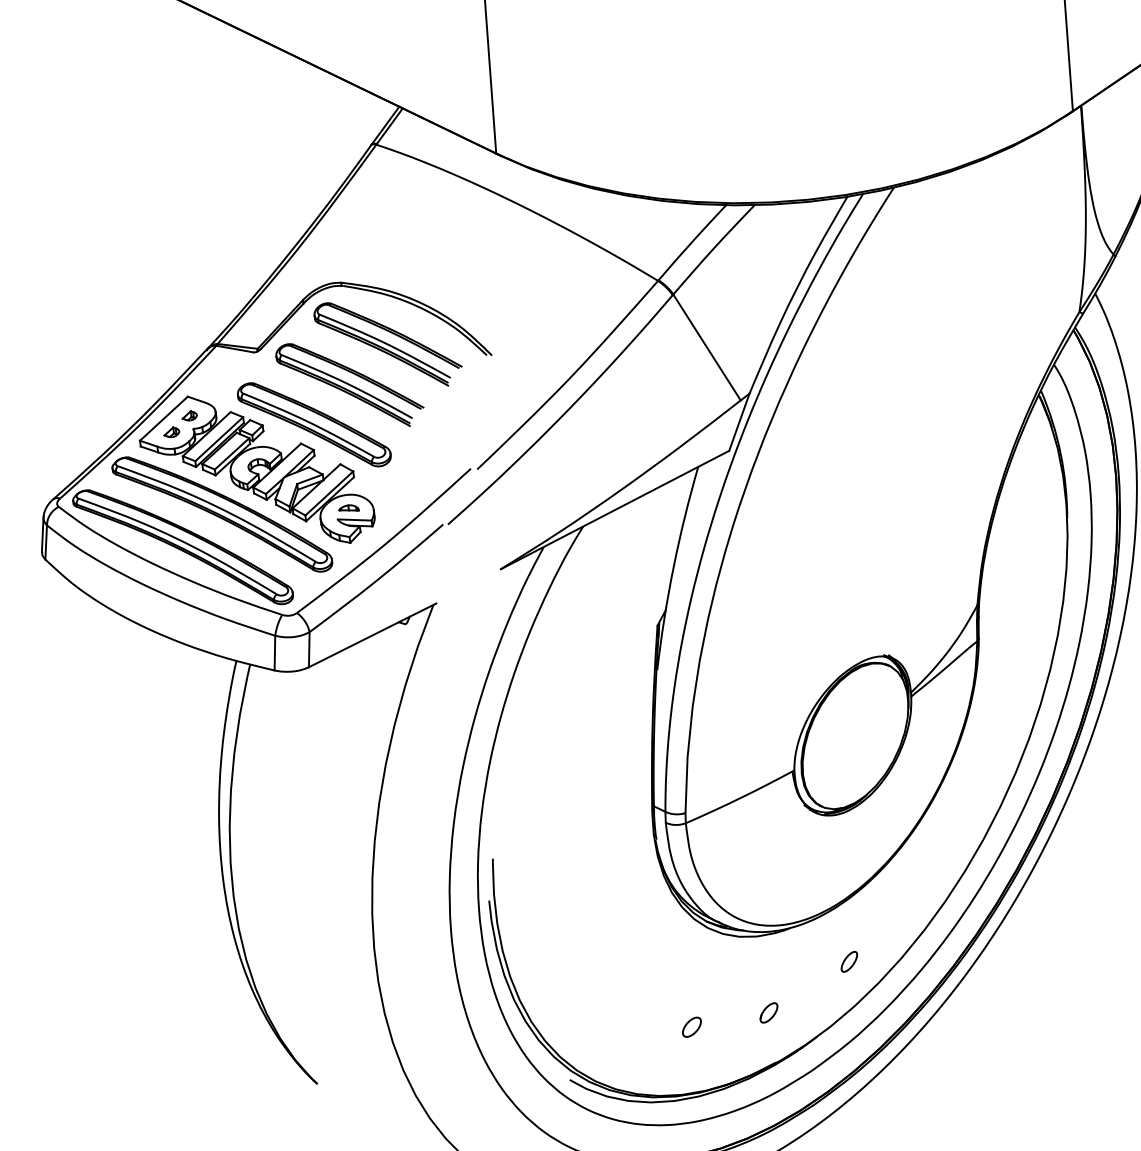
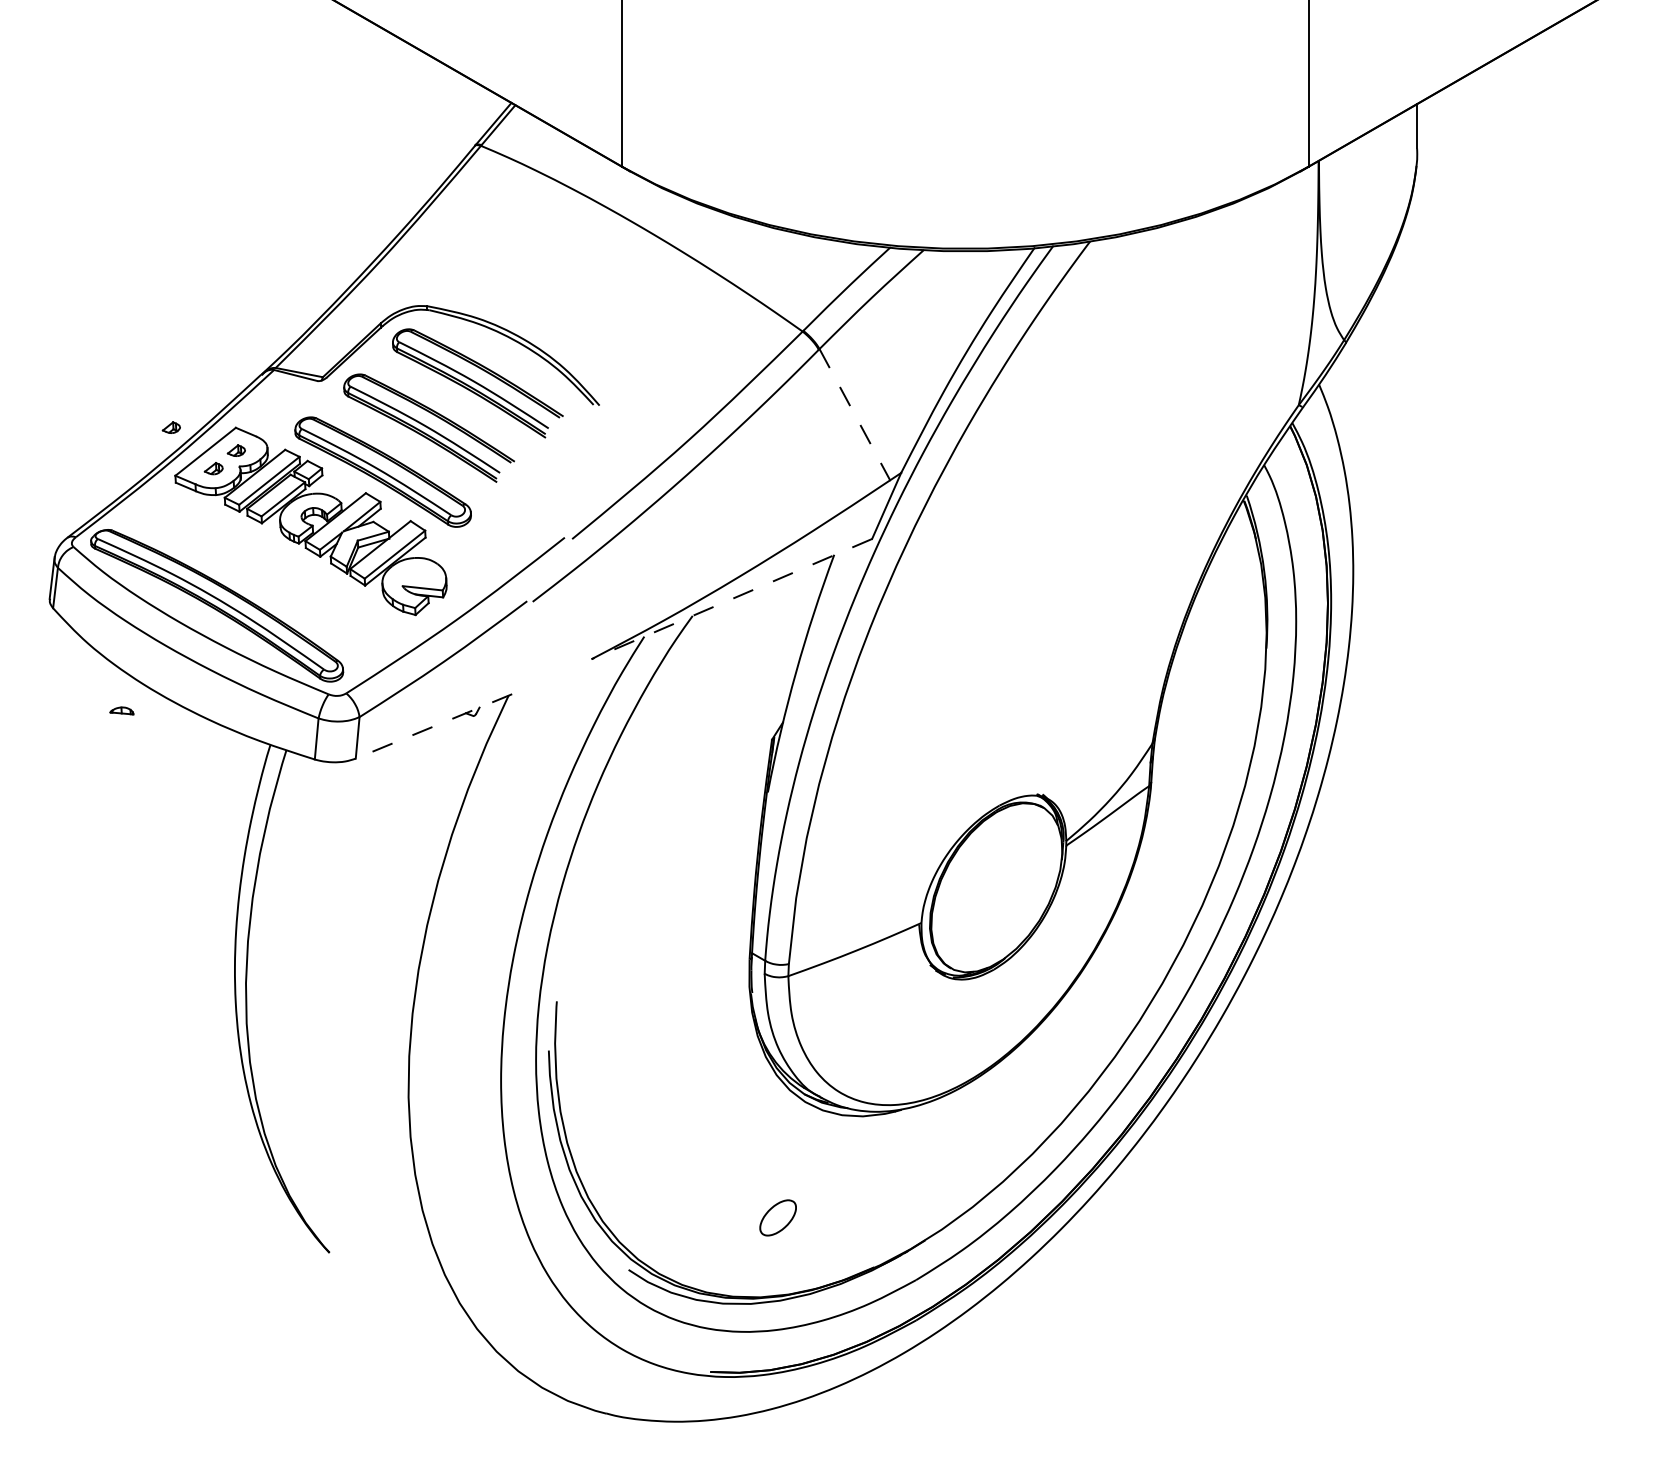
line: (706, 347) -> (854, 414), solid -> dashed
part: (132, 400) -> (170, 427), added
part: (348, 507) -> (121, 710), moved
line: (614, 510) -> (731, 599), solid -> dashed
part: (222, 514) -> (266, 570), removed
line: (372, 635) -> (433, 726), solid -> dashed
part: (849, 961) -> (969, 1154), removed
part: (768, 1012) -> (869, 1207), removed
part: (691, 1027) -> (777, 1218), size x1.6

